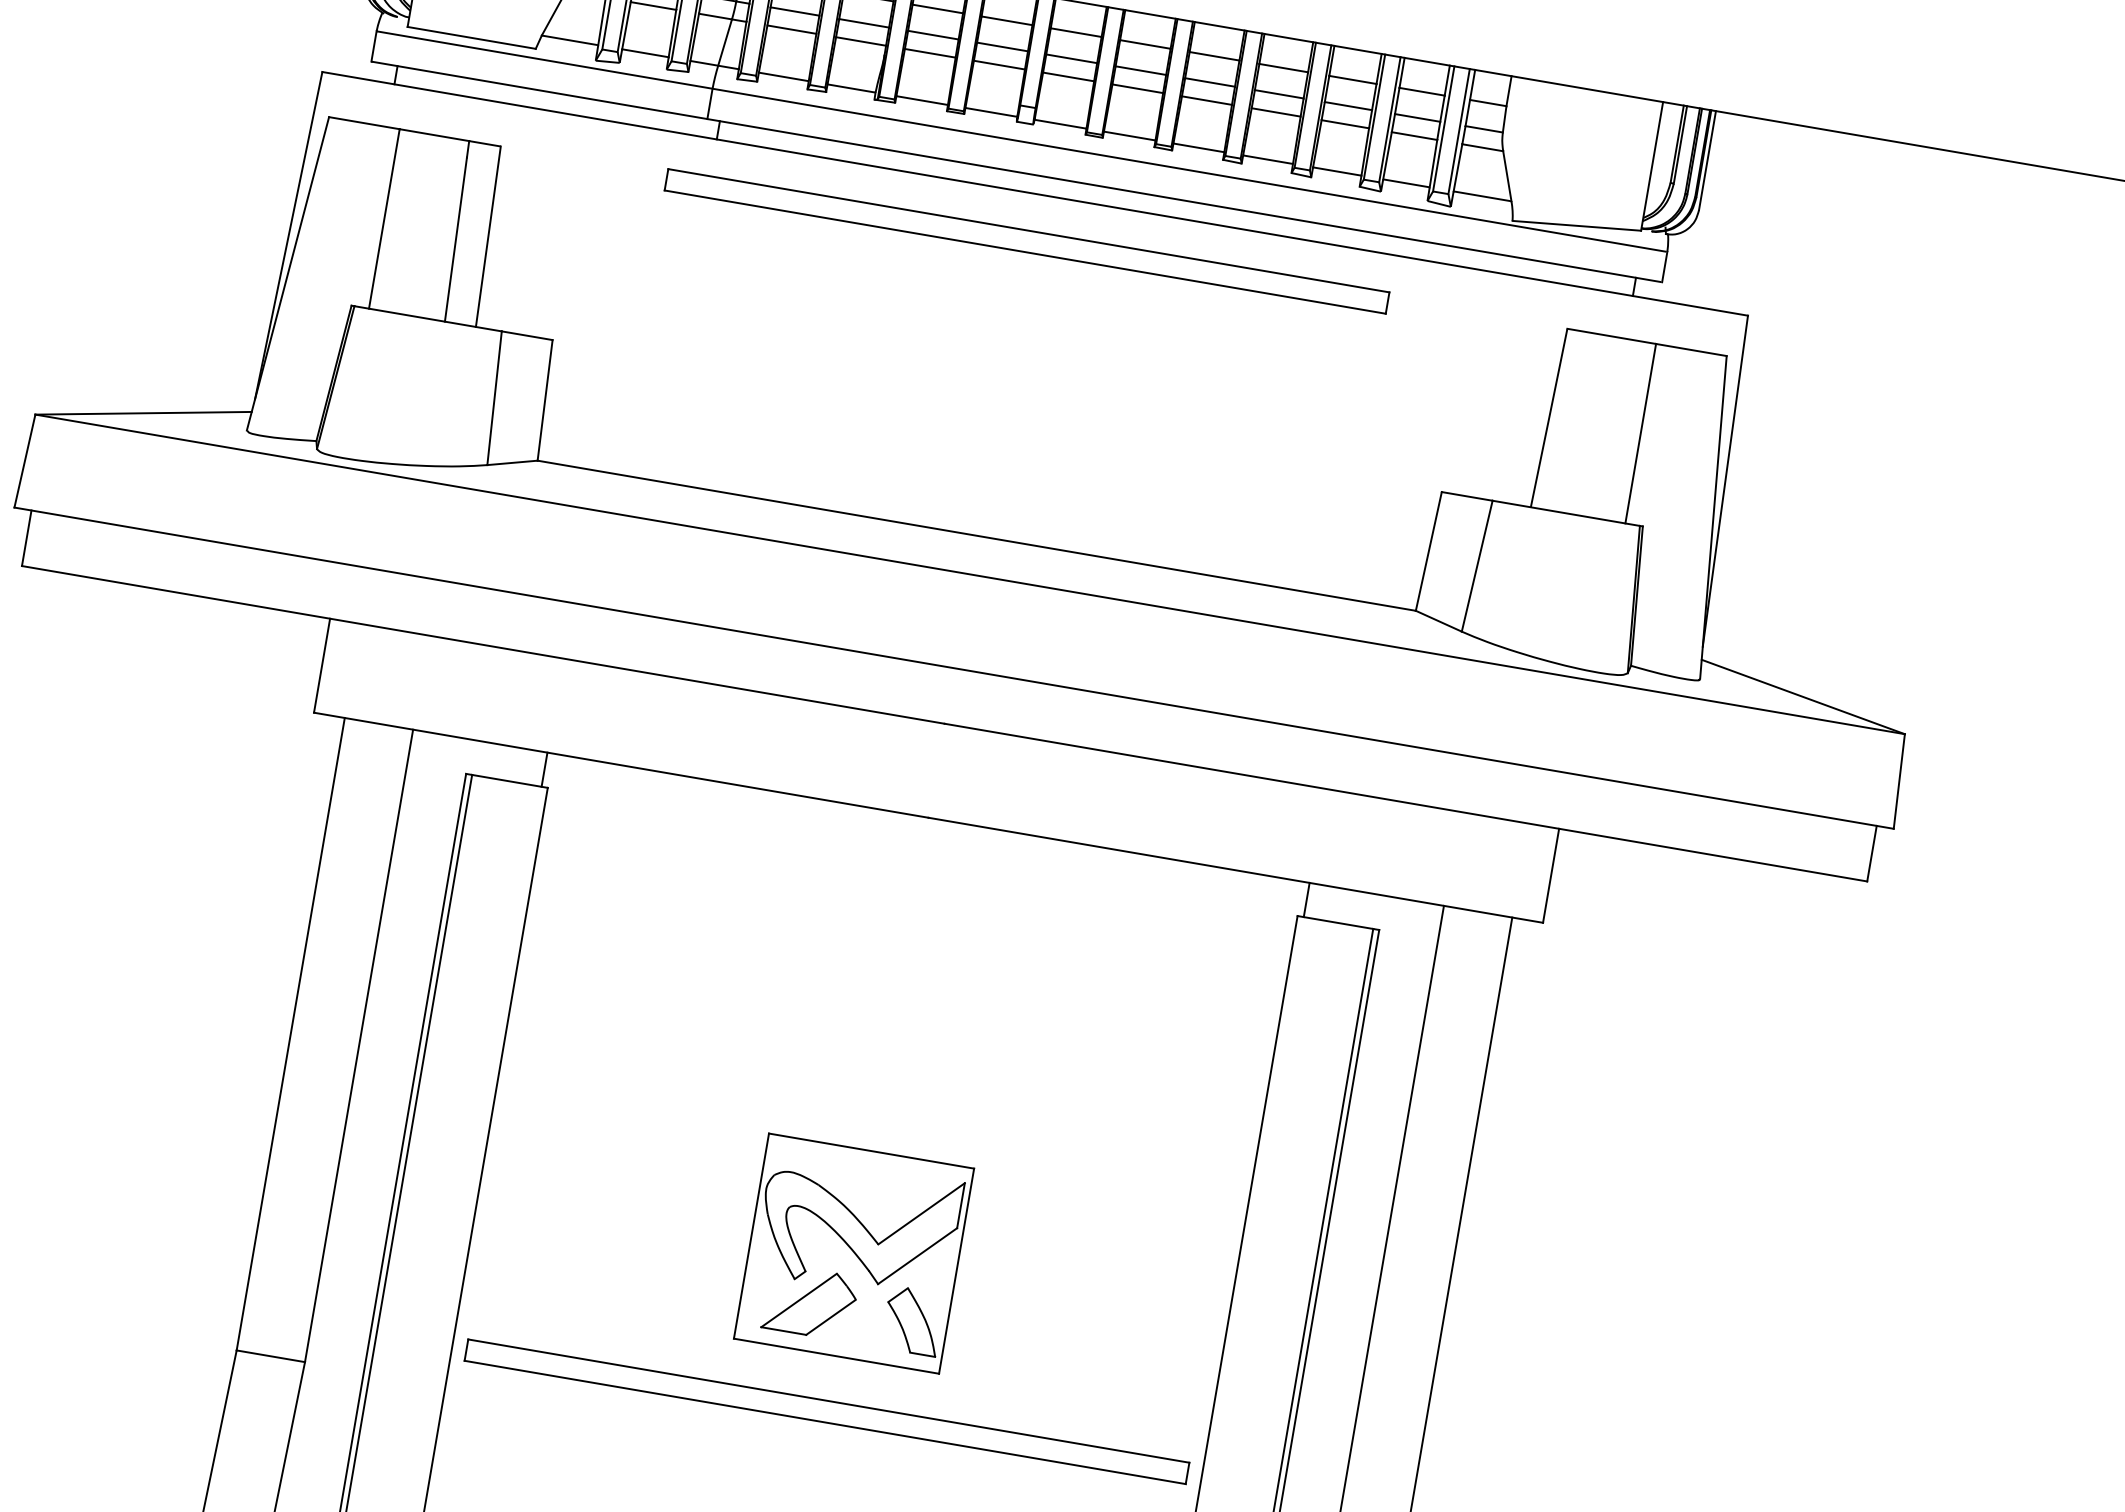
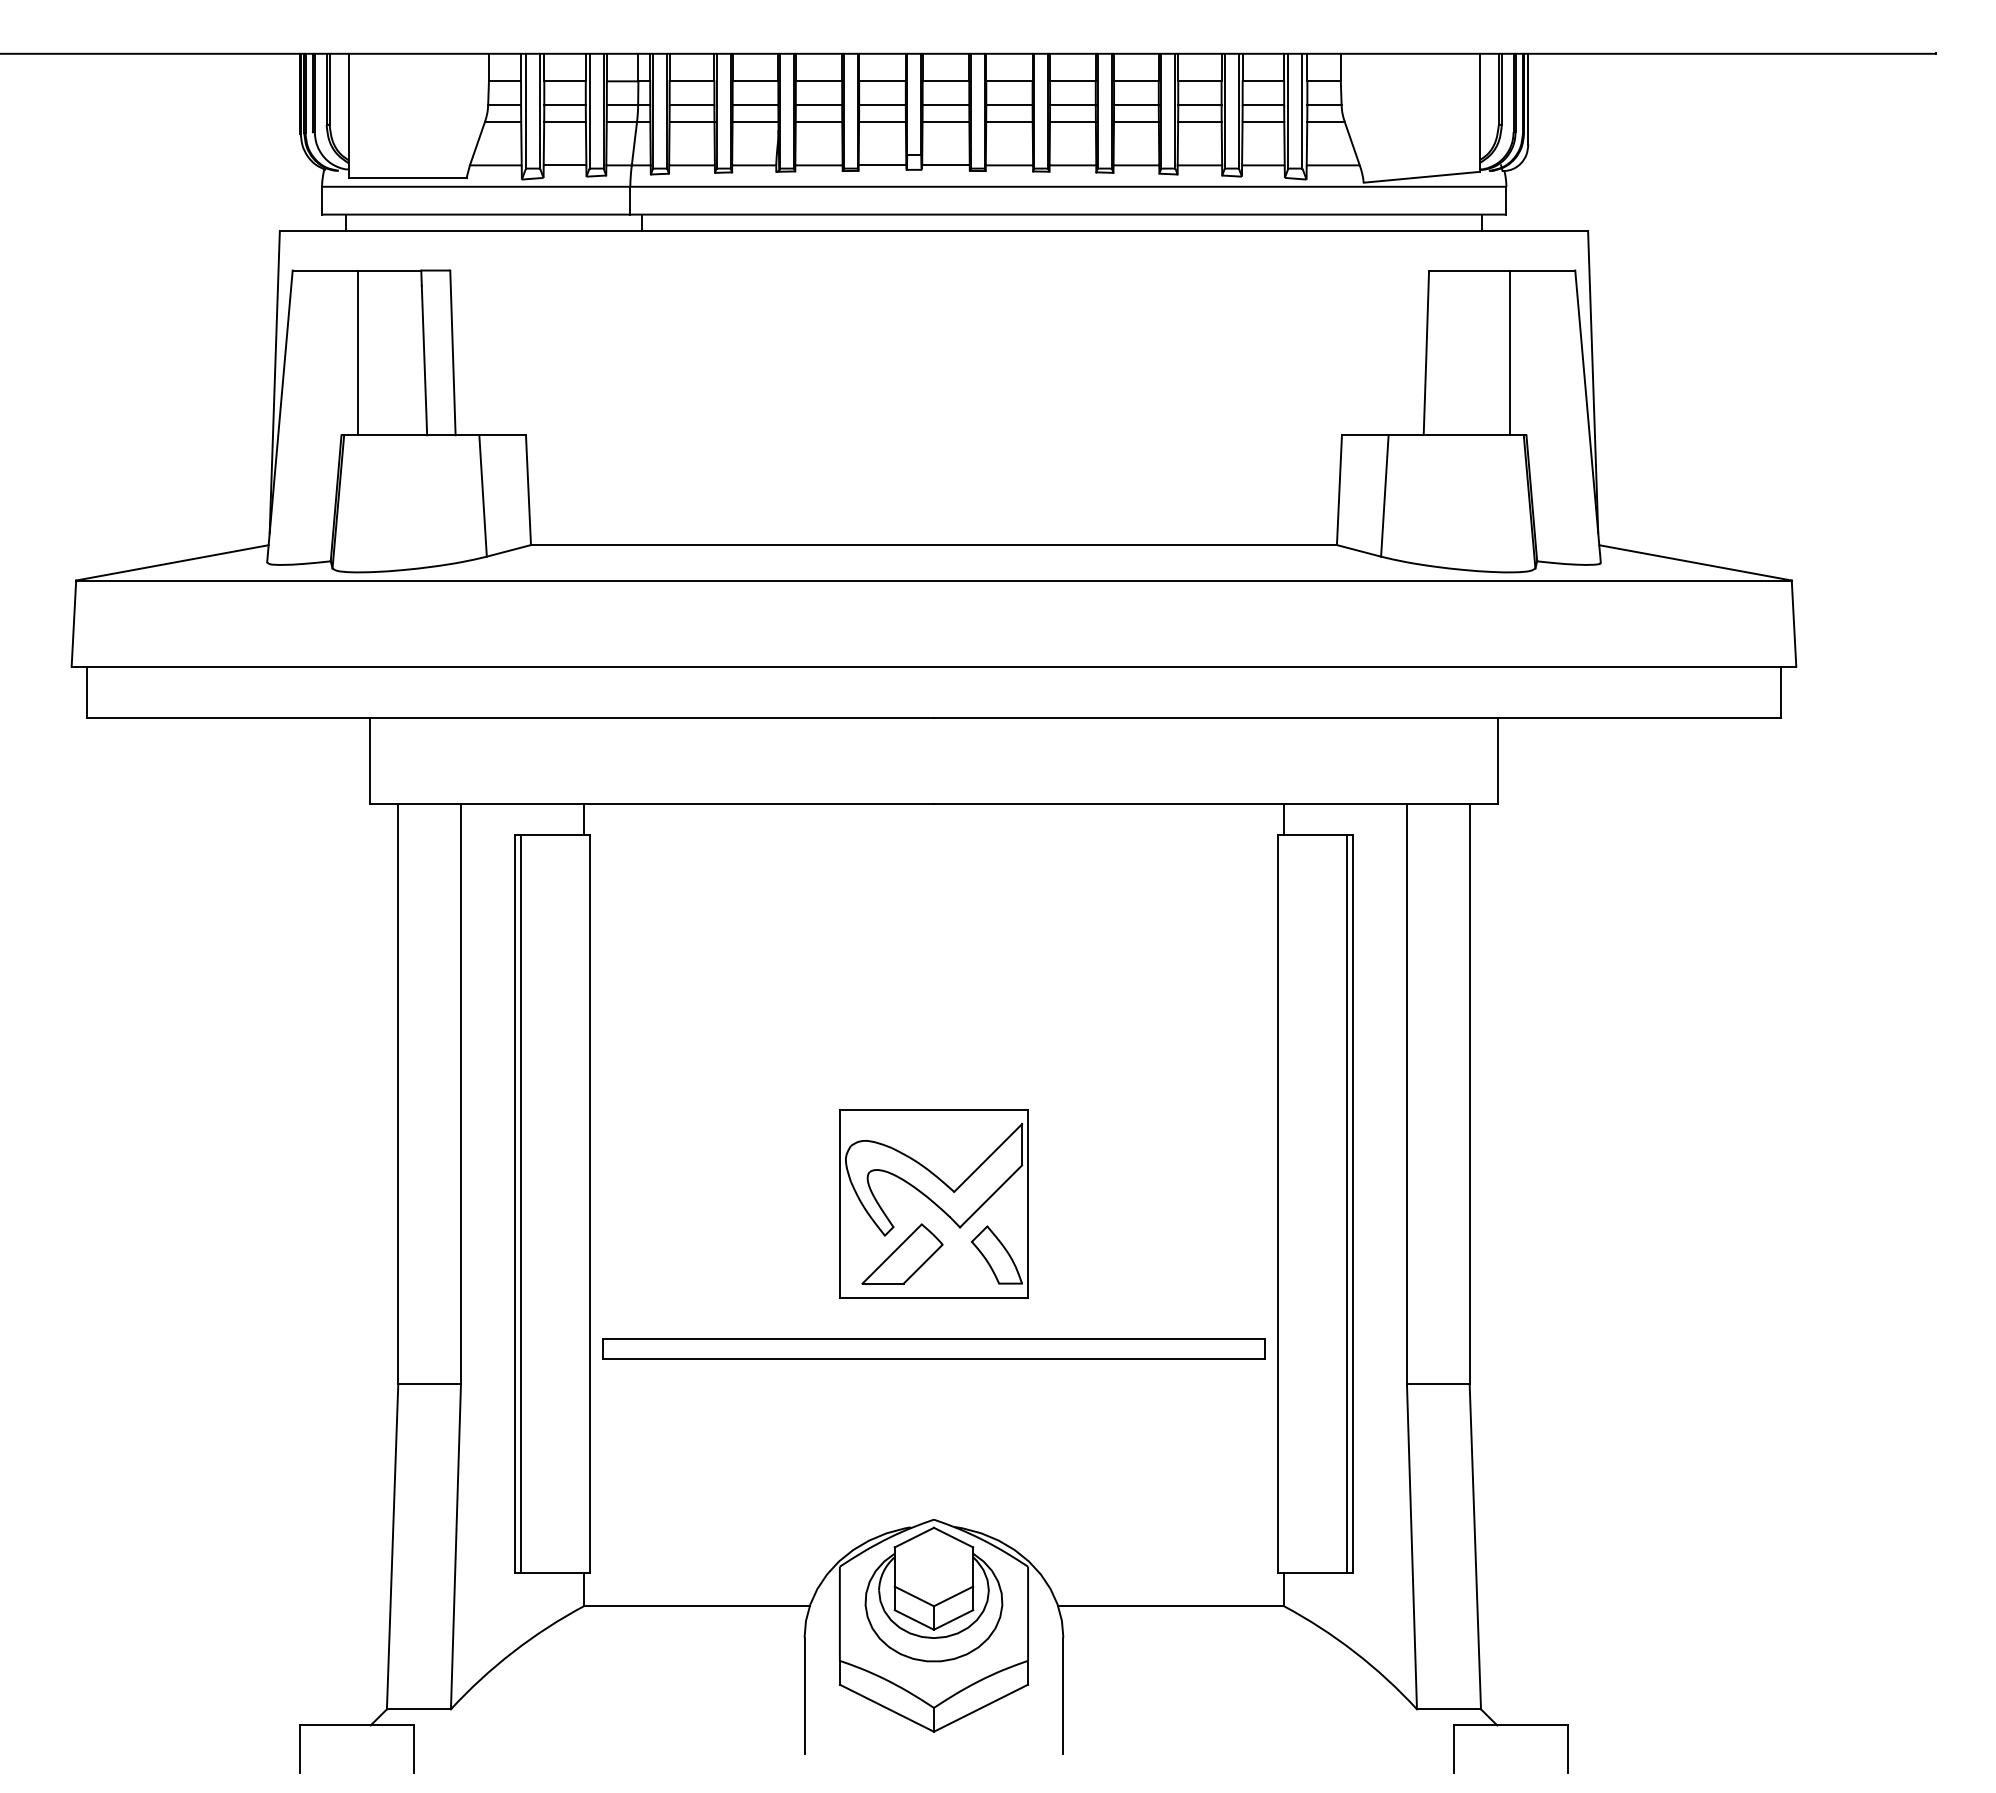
part: (1026, 240) -> (933, 274), removed

